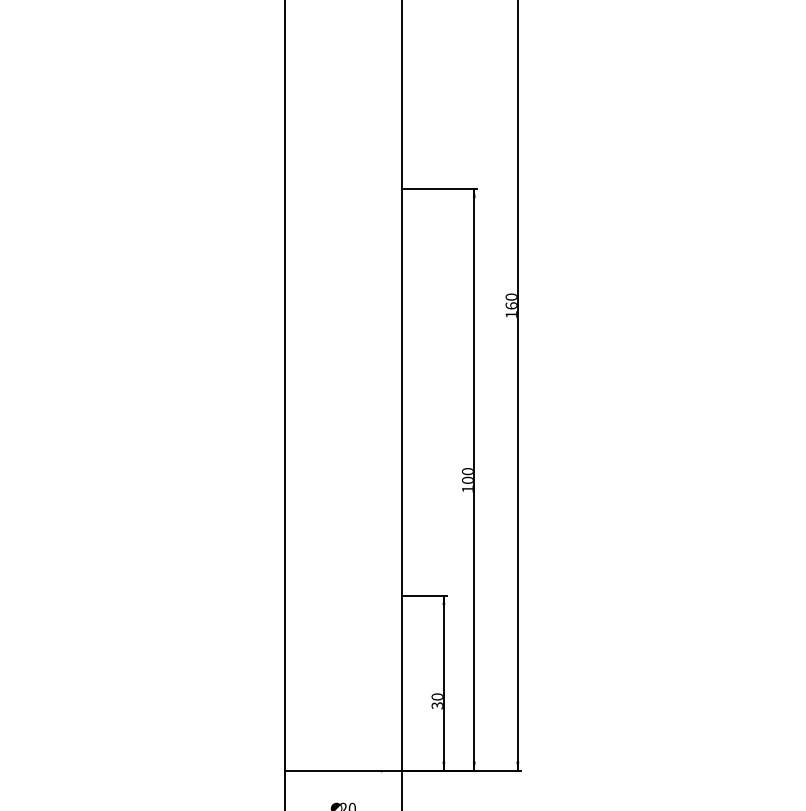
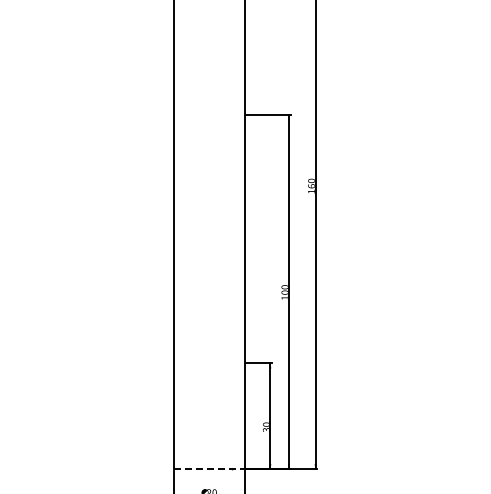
line: (343, 770) -> (209, 469), solid -> dashed

